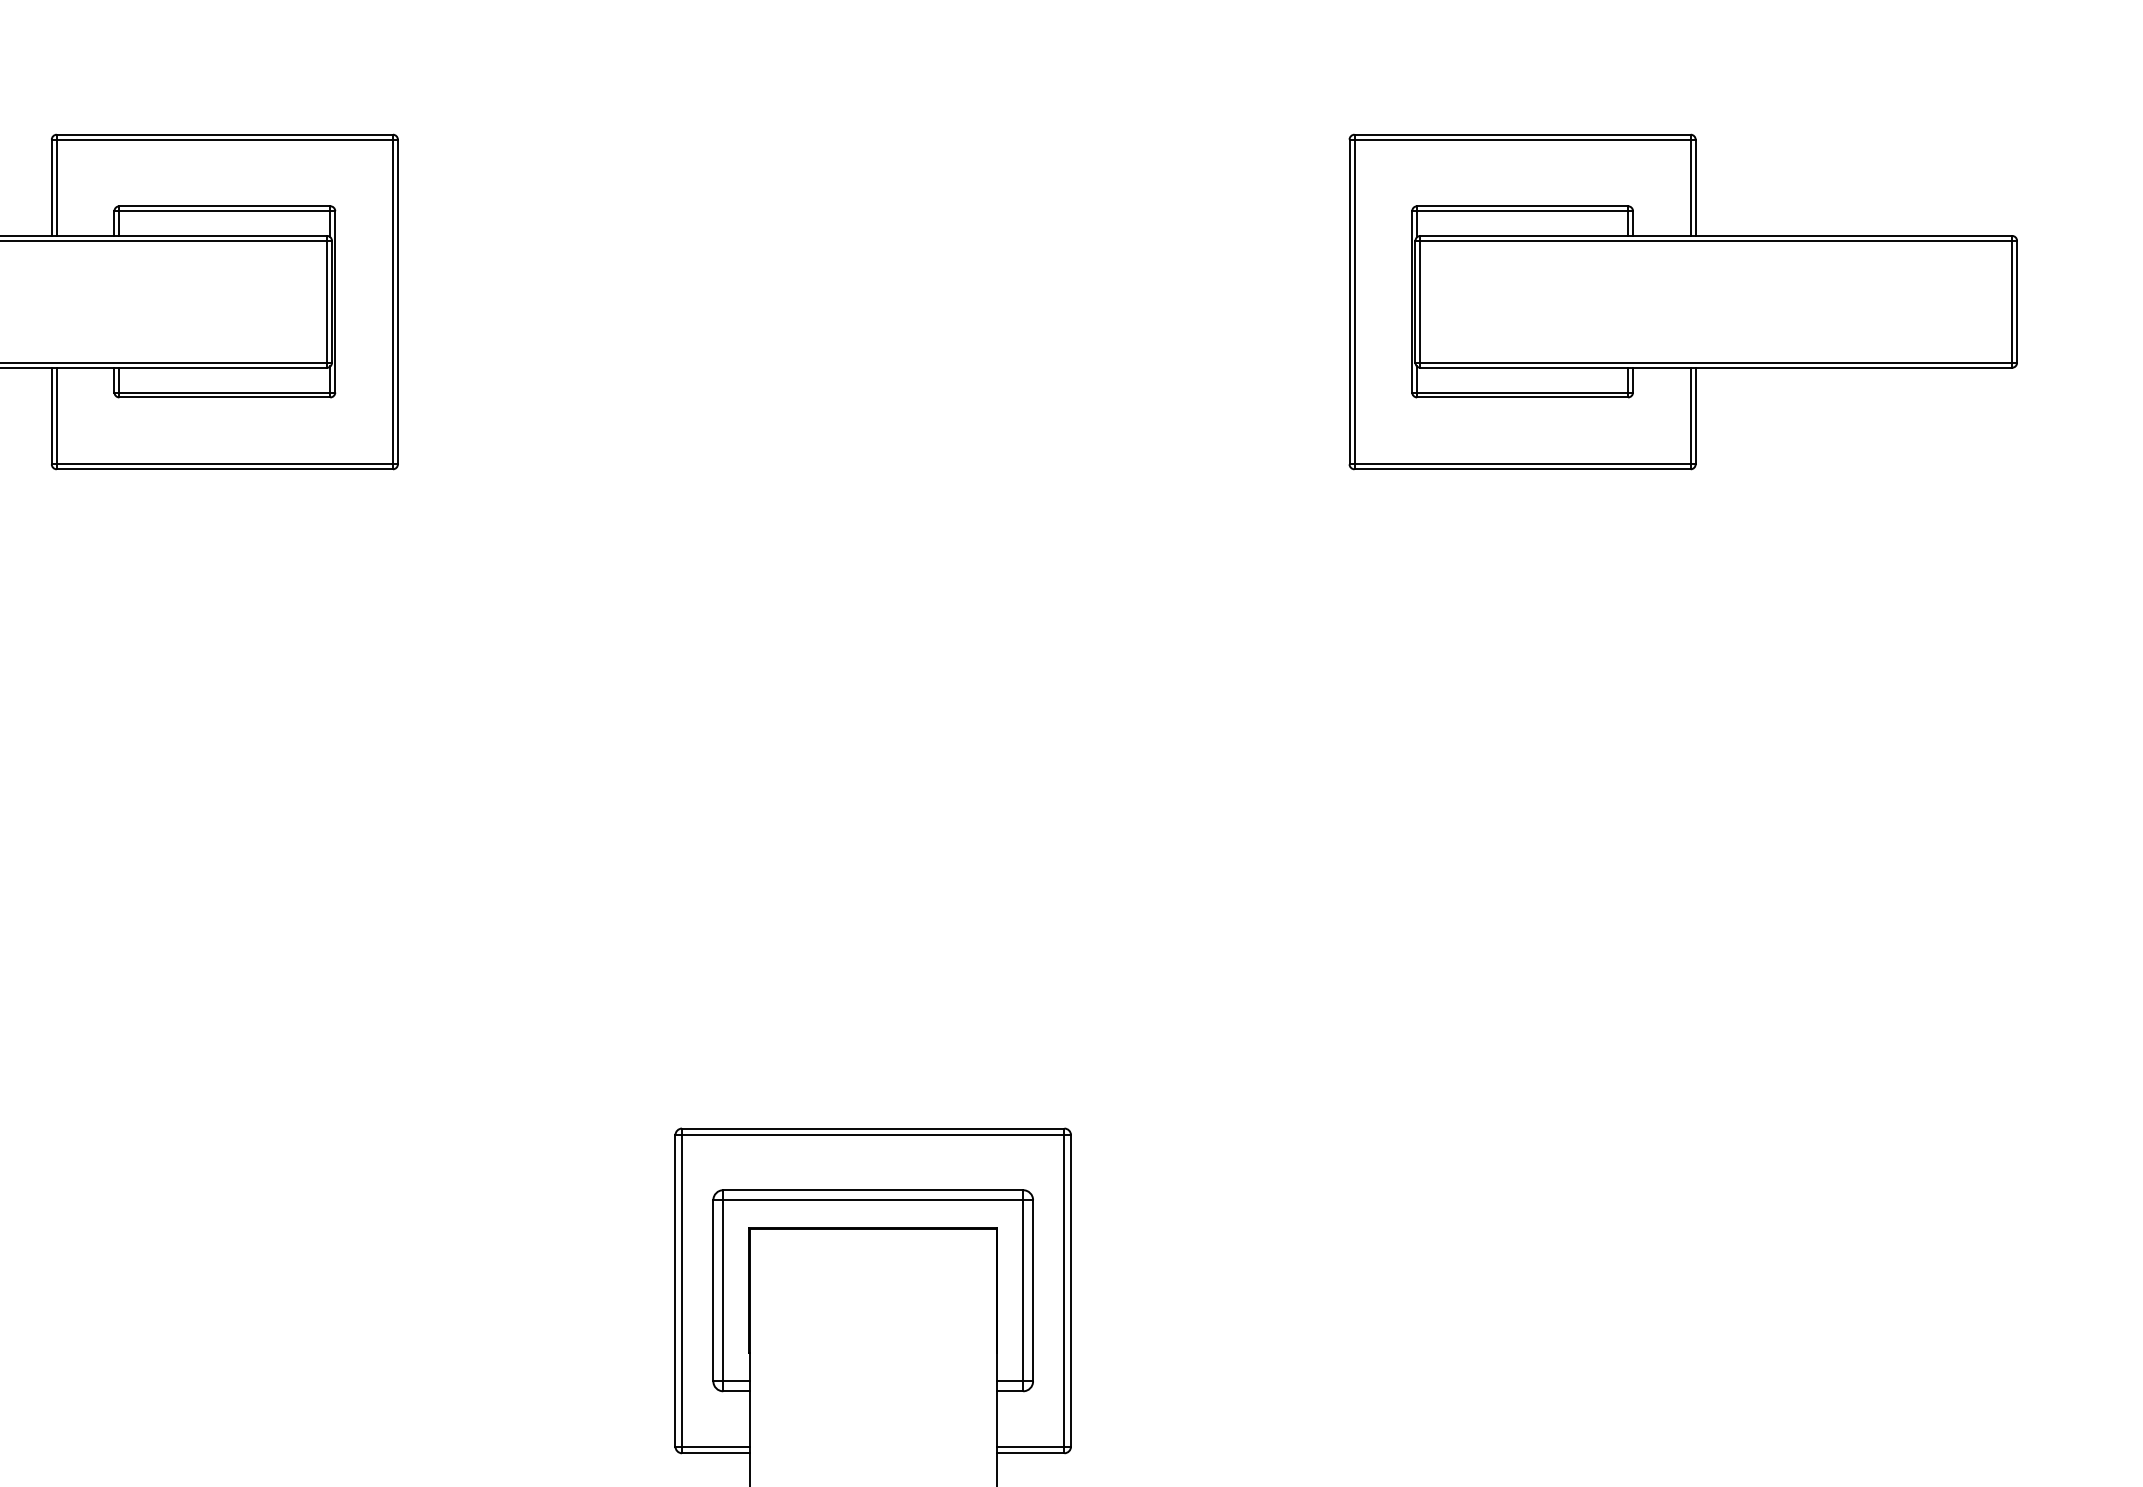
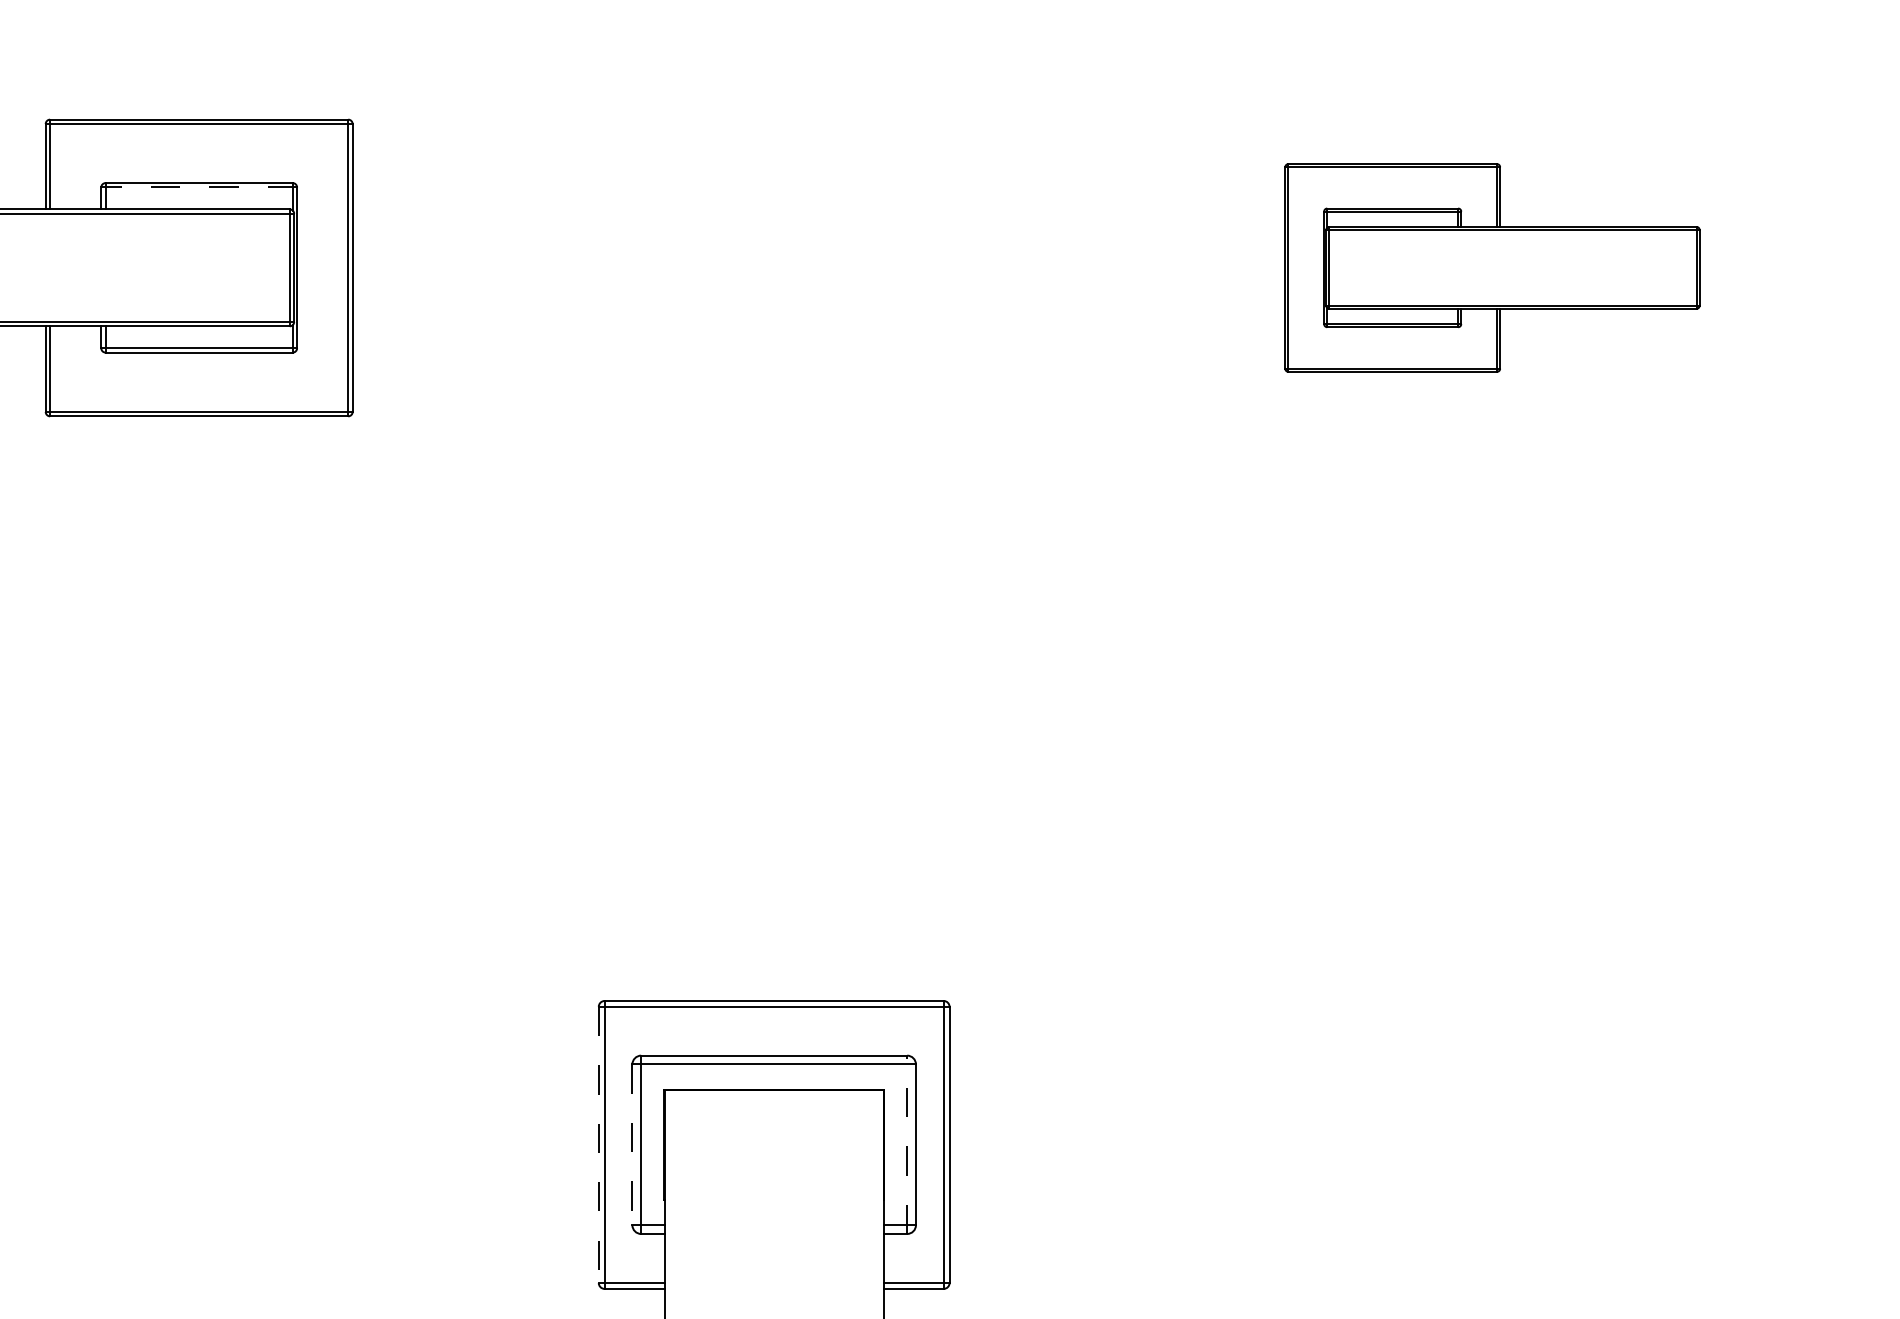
line: (224, 211) -> (198, 187), solid -> dashed
part: (1682, 301) -> (1491, 267), size x0.7
line: (675, 1290) -> (598, 1144), solid -> dashed
line: (713, 1290) -> (632, 1144), solid -> dashed
line: (1023, 1290) -> (907, 1144), solid -> dashed

